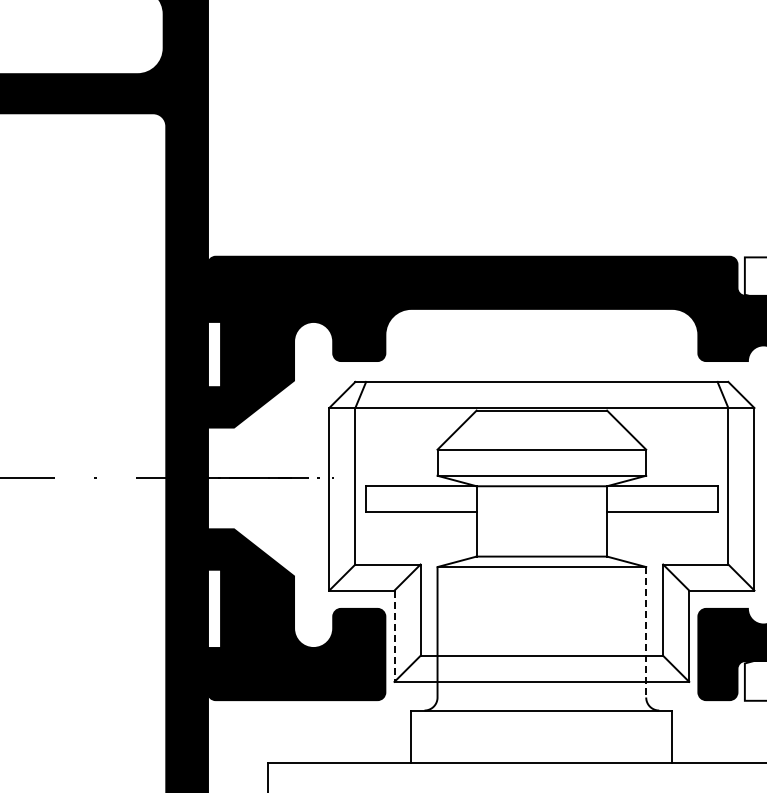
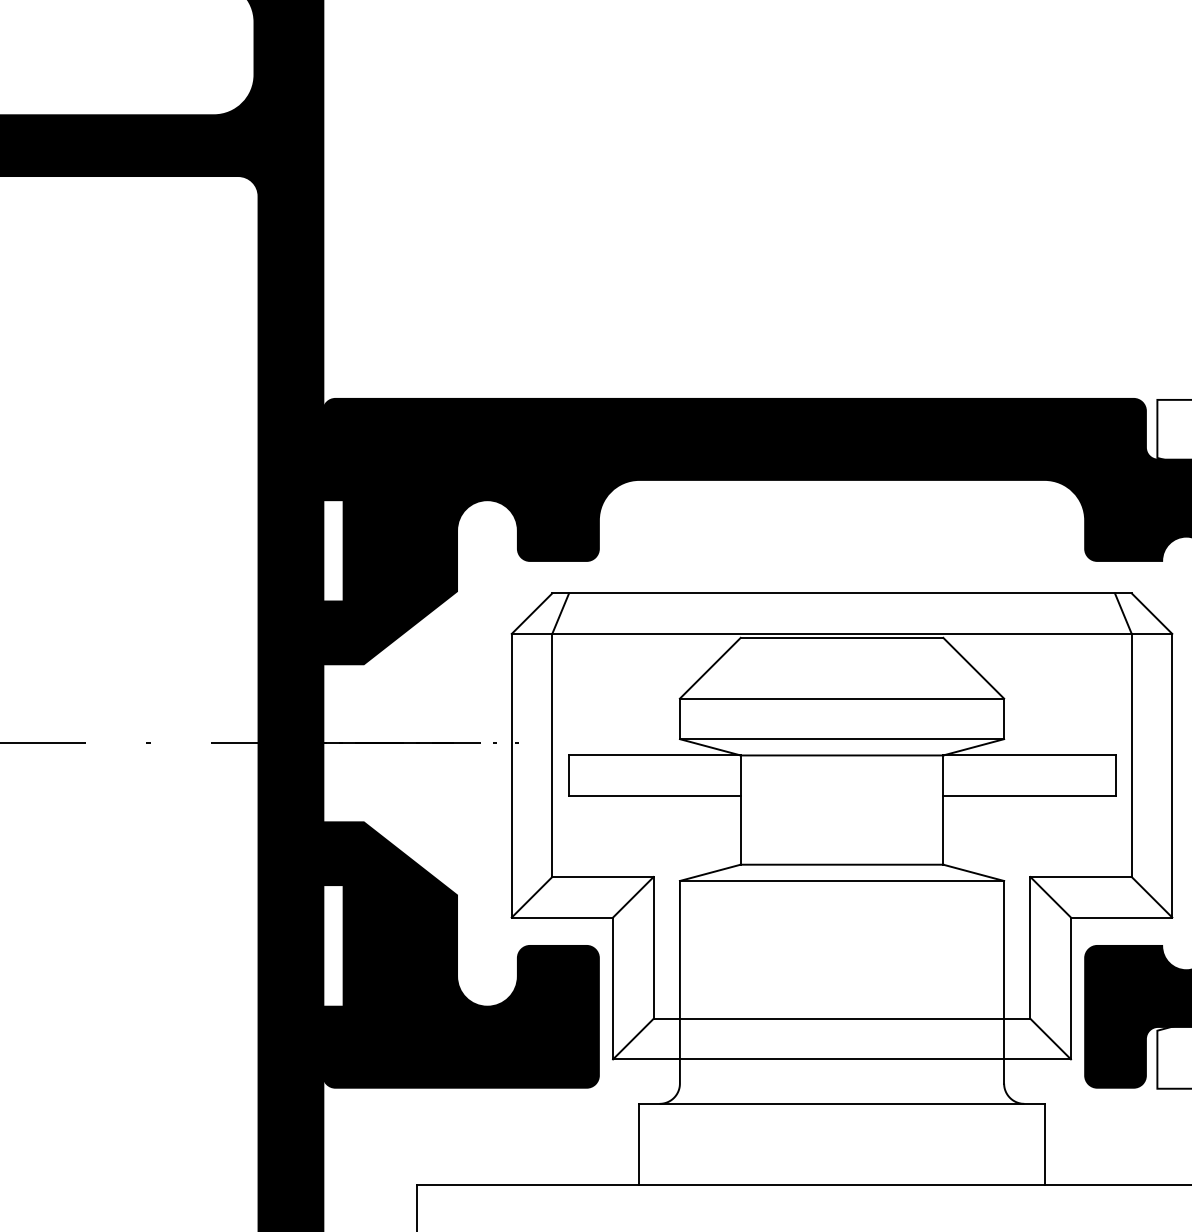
line: (646, 632) -> (1004, 982), dashed -> solid
line: (394, 636) -> (613, 988), dashed -> solid

